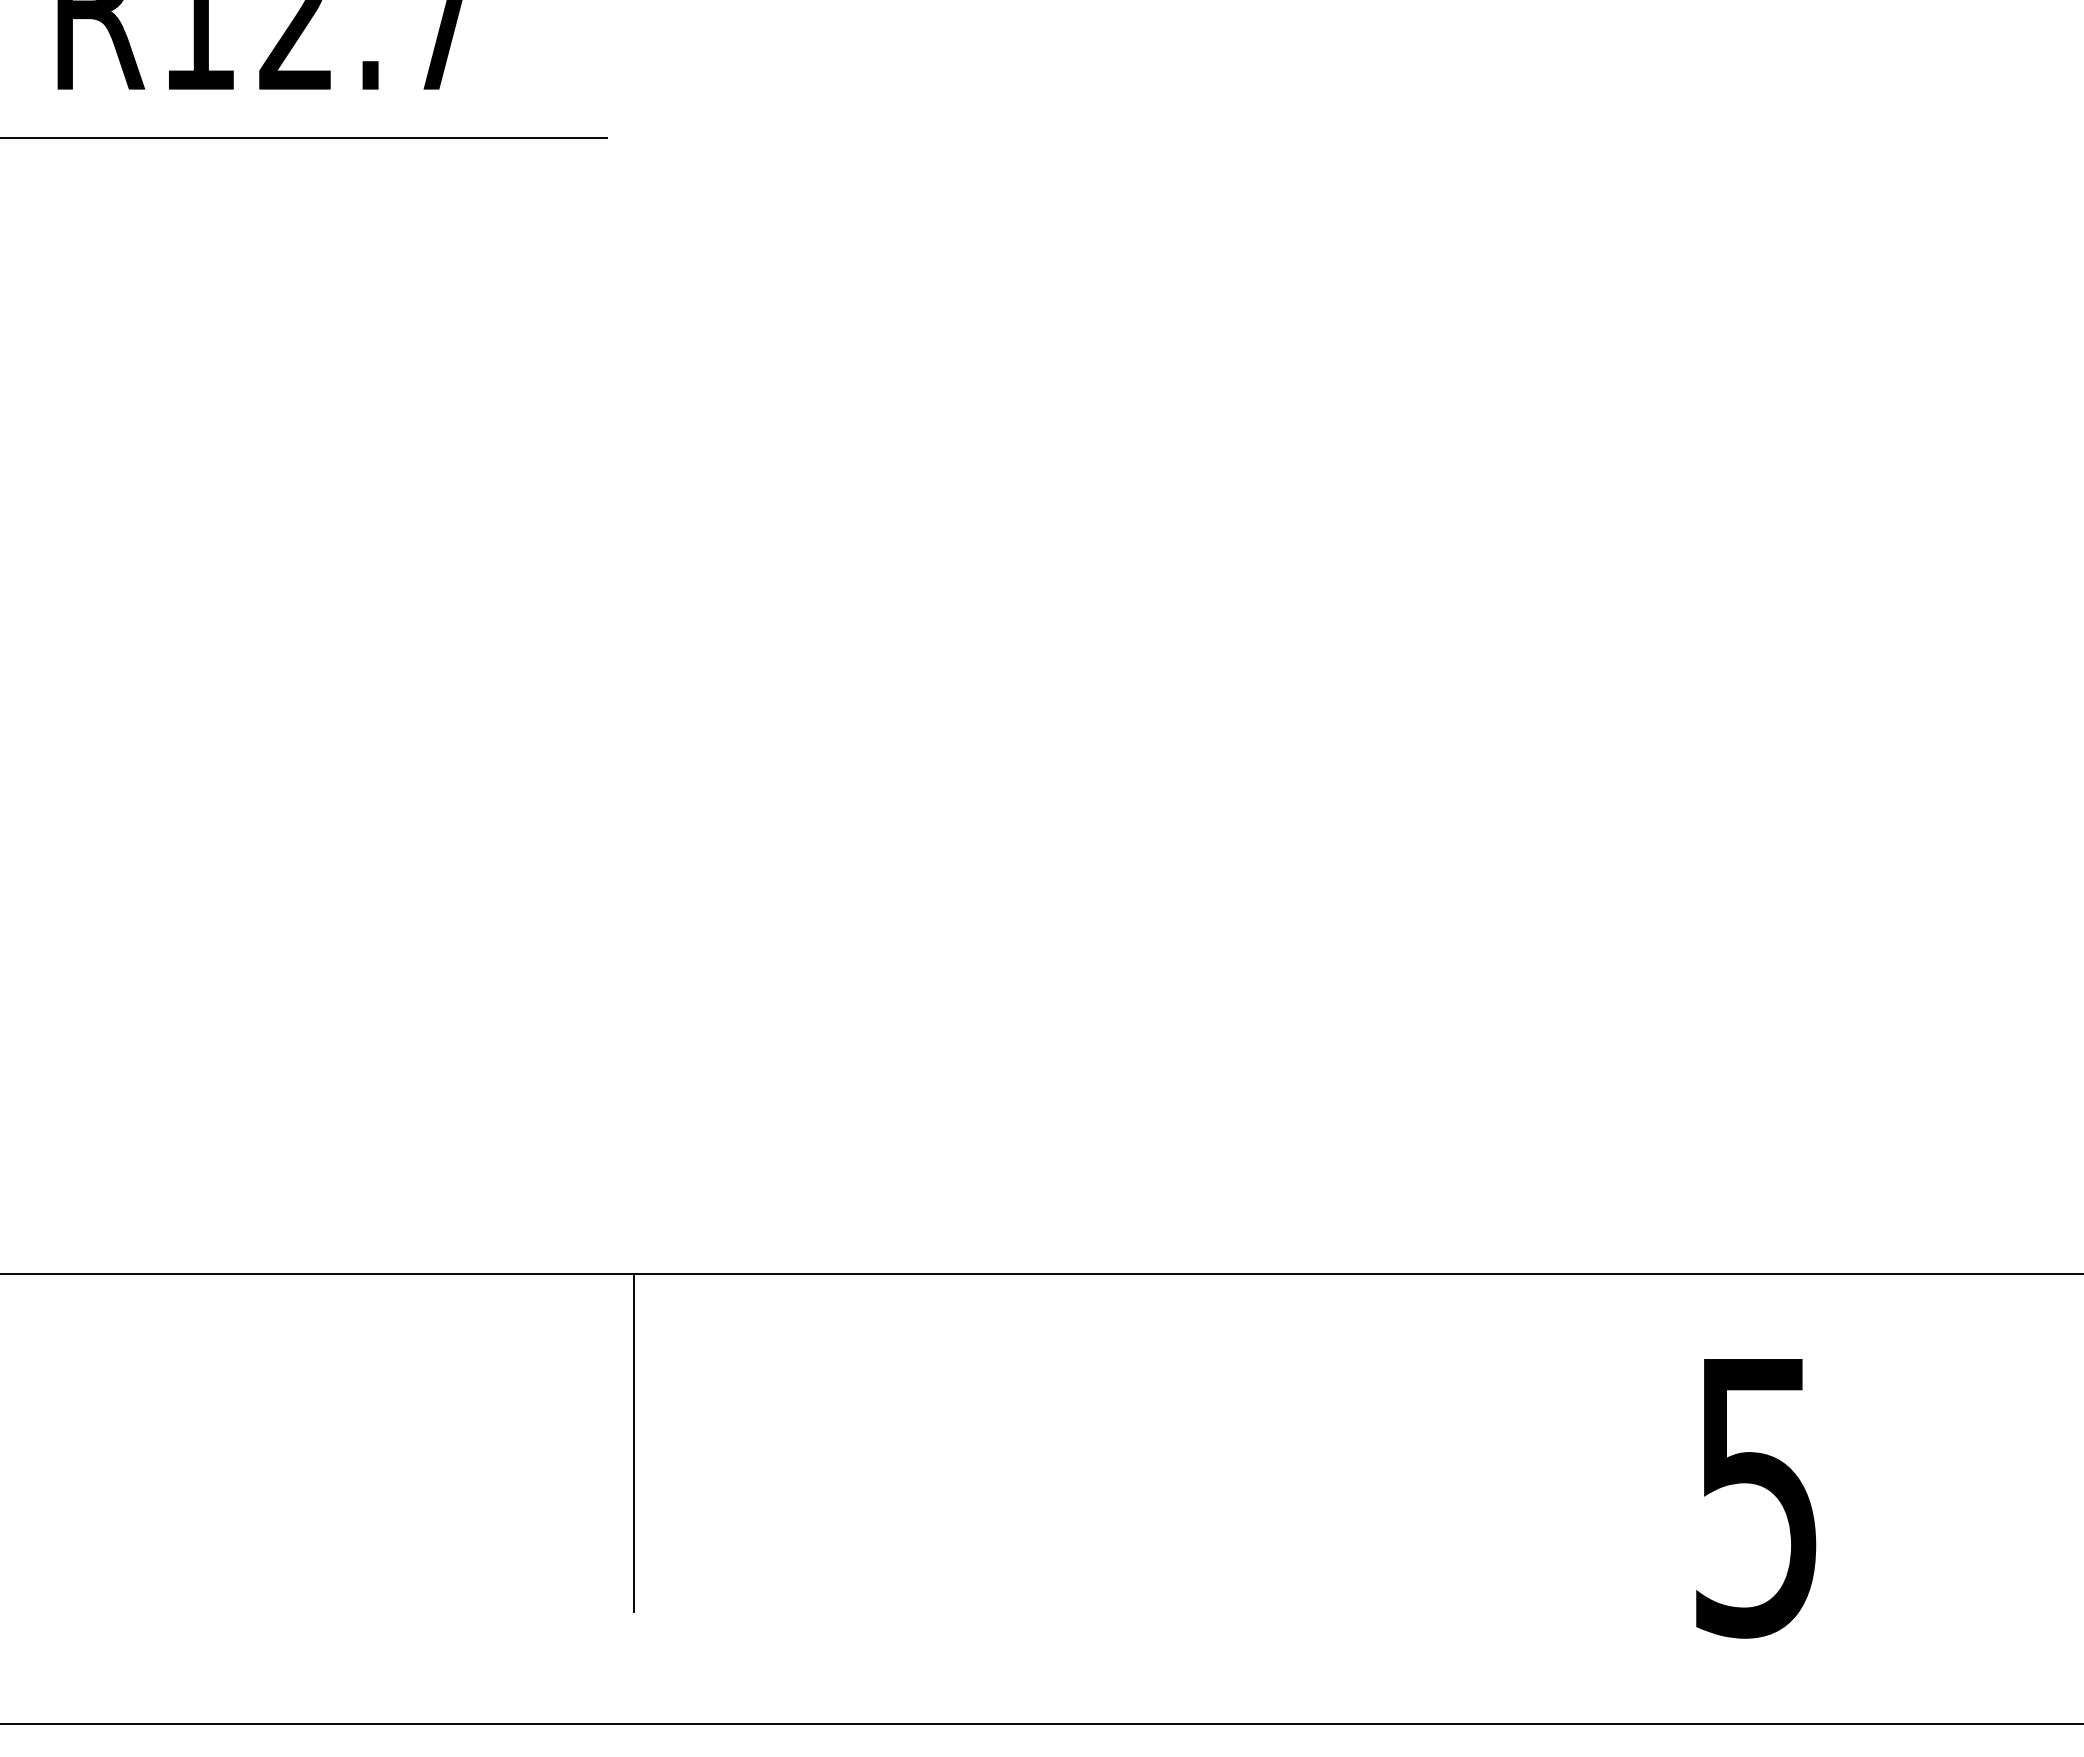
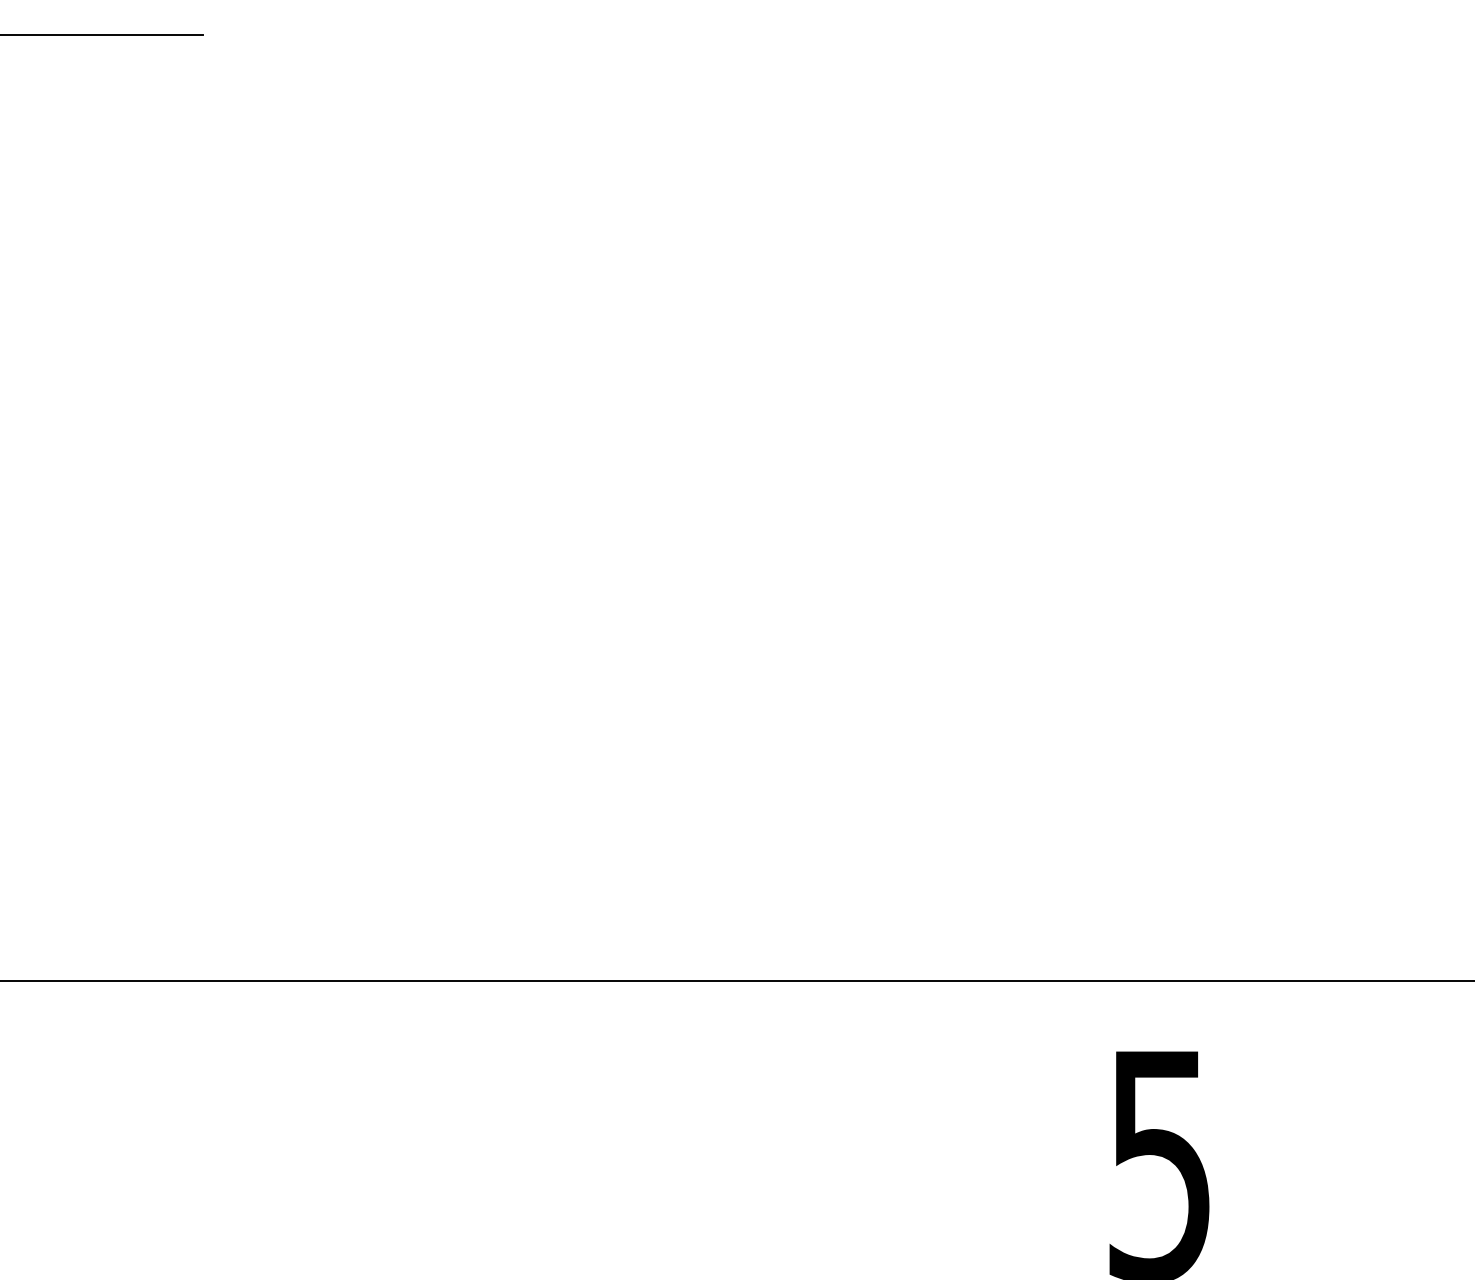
line: (634, 1442) -> (226, 1121), removed

